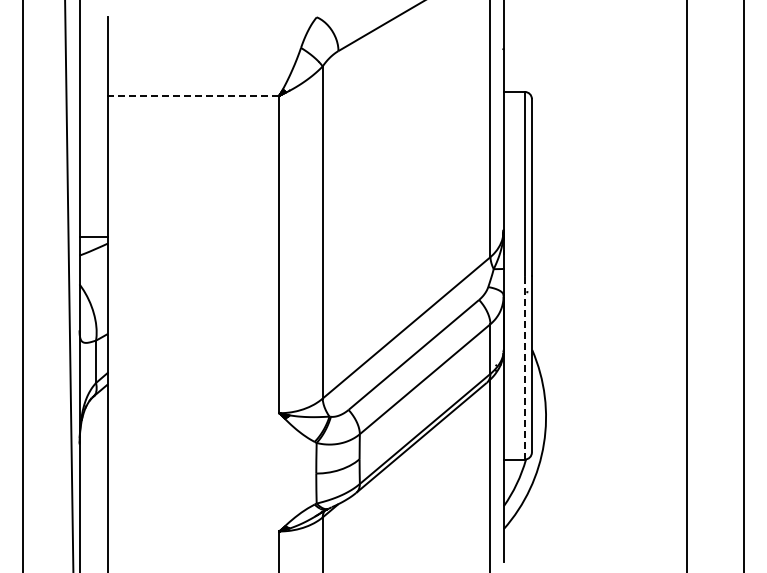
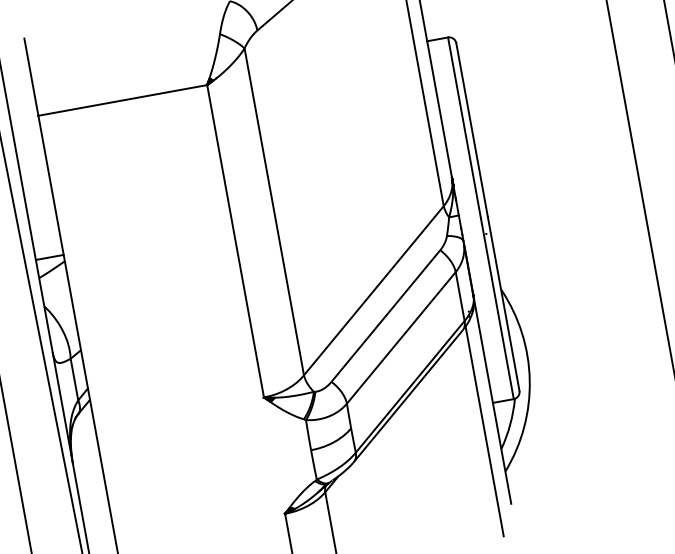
line: (193, 95) -> (122, 100), dashed -> solid
line: (524, 367) -> (496, 308), dashed -> solid

